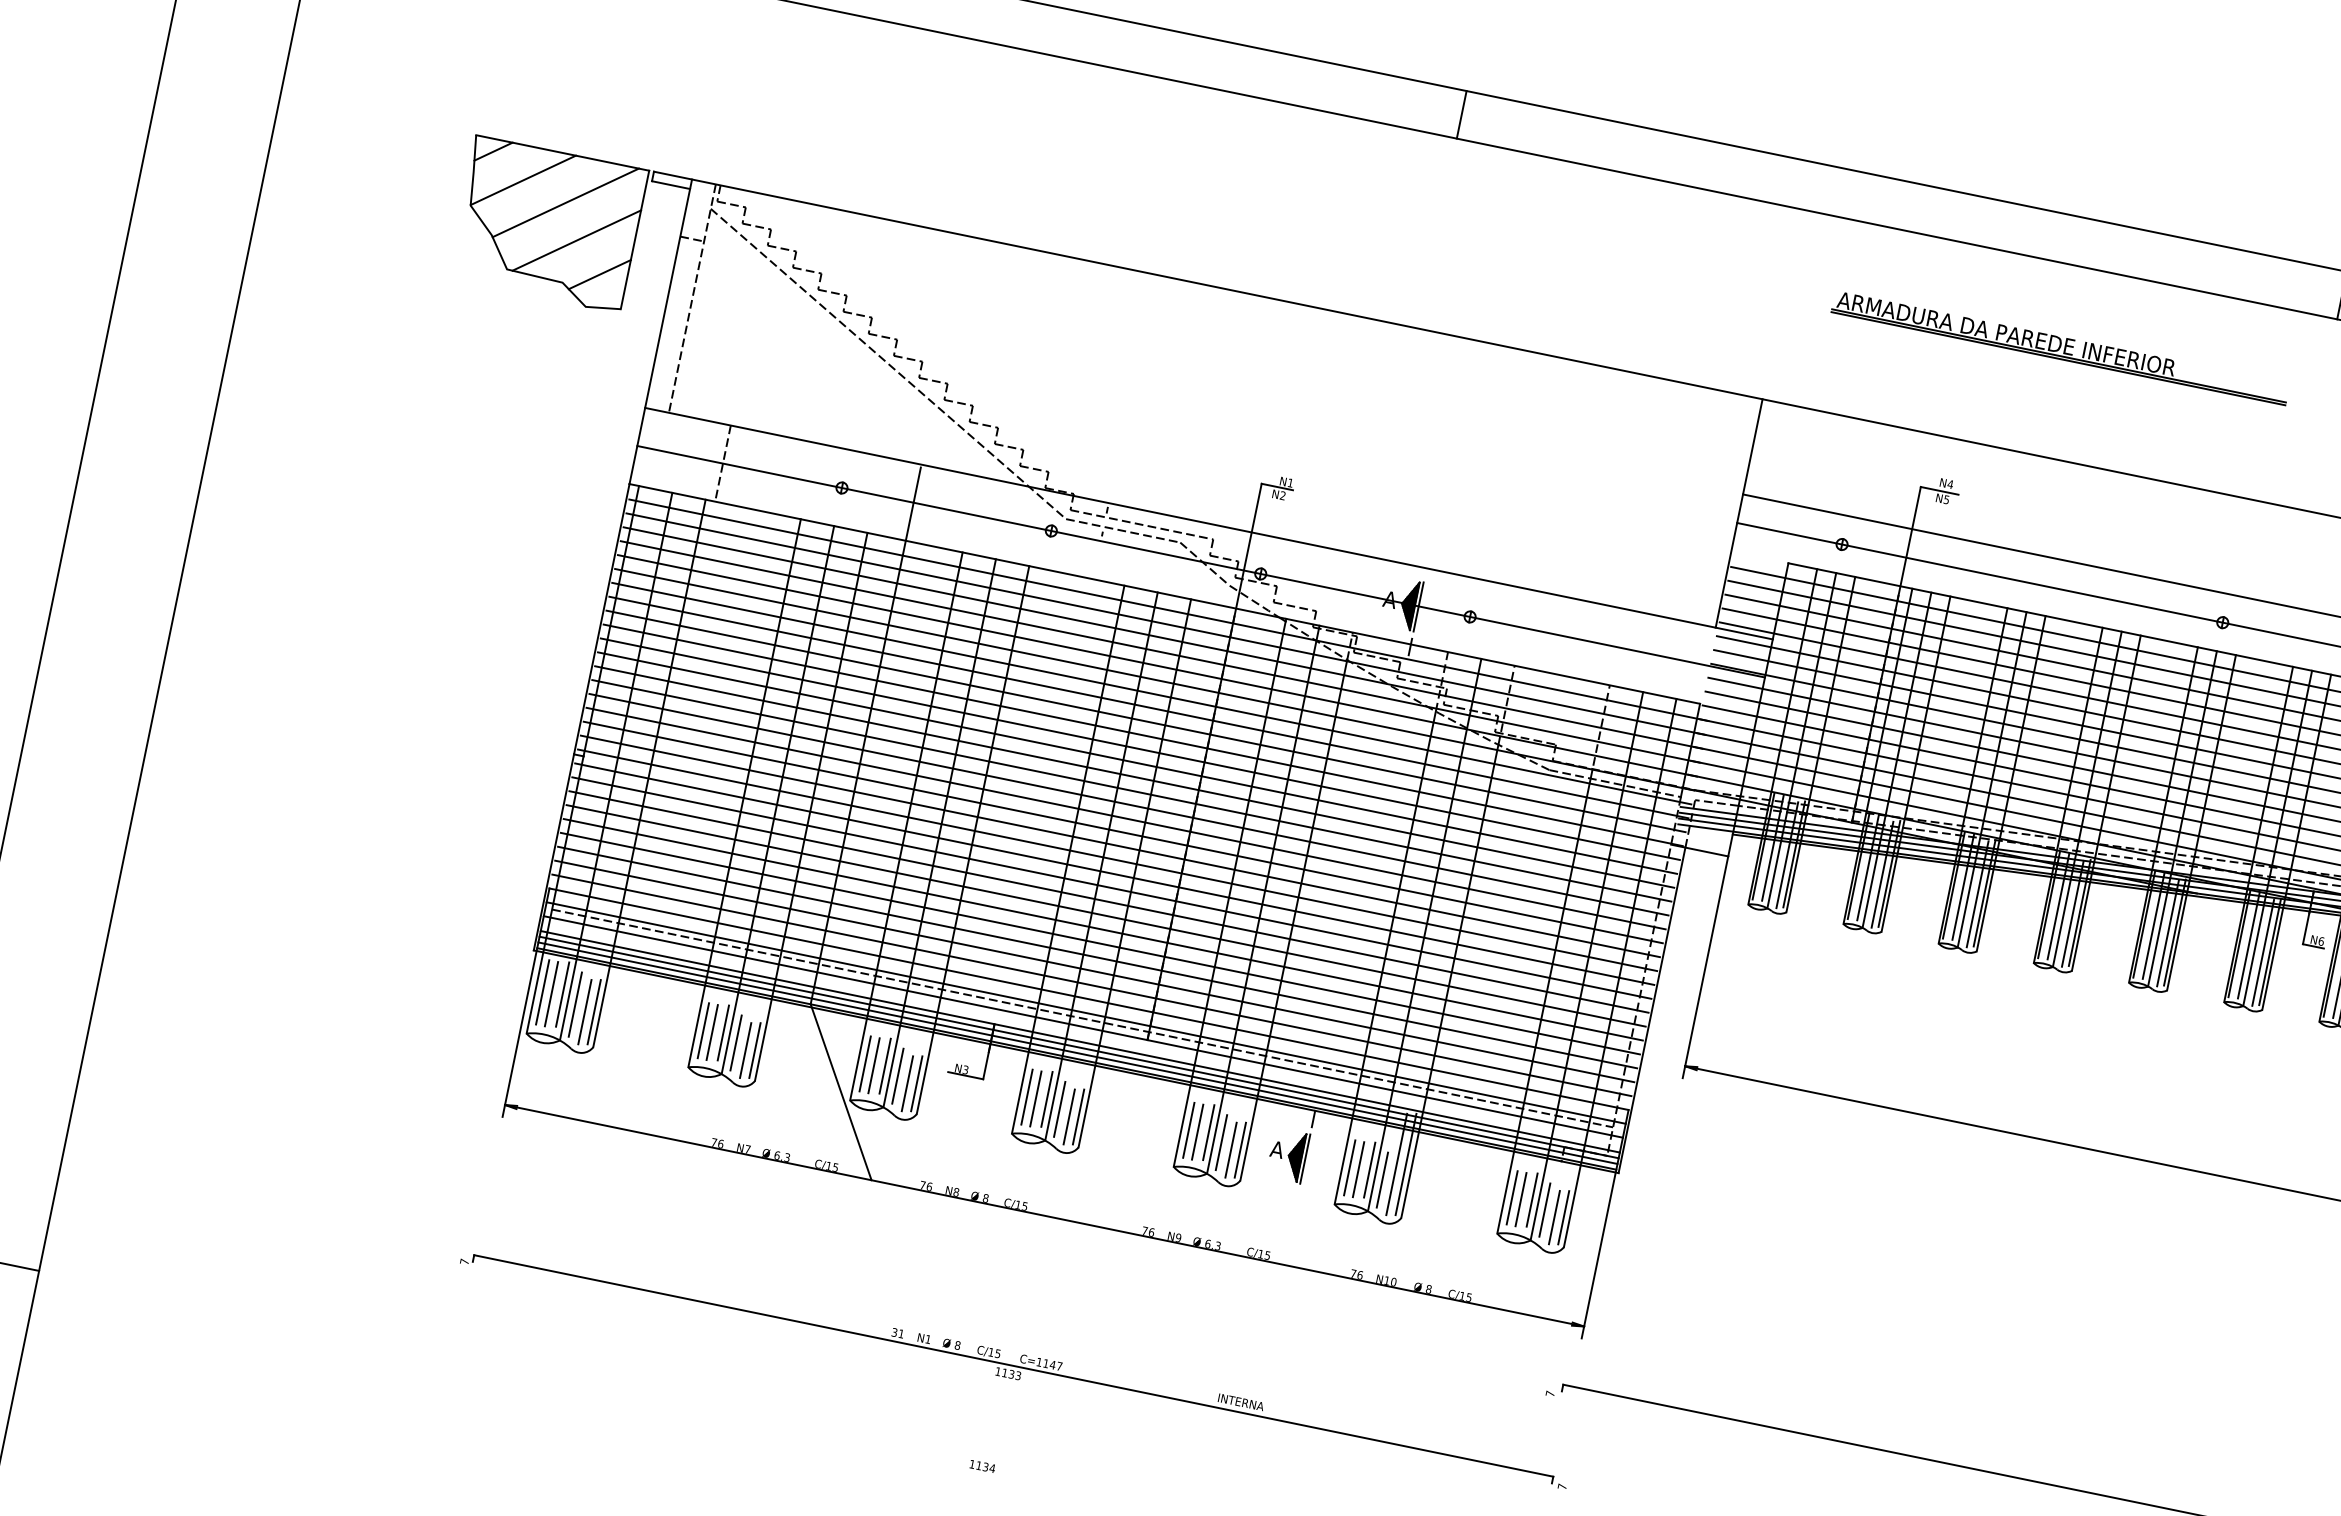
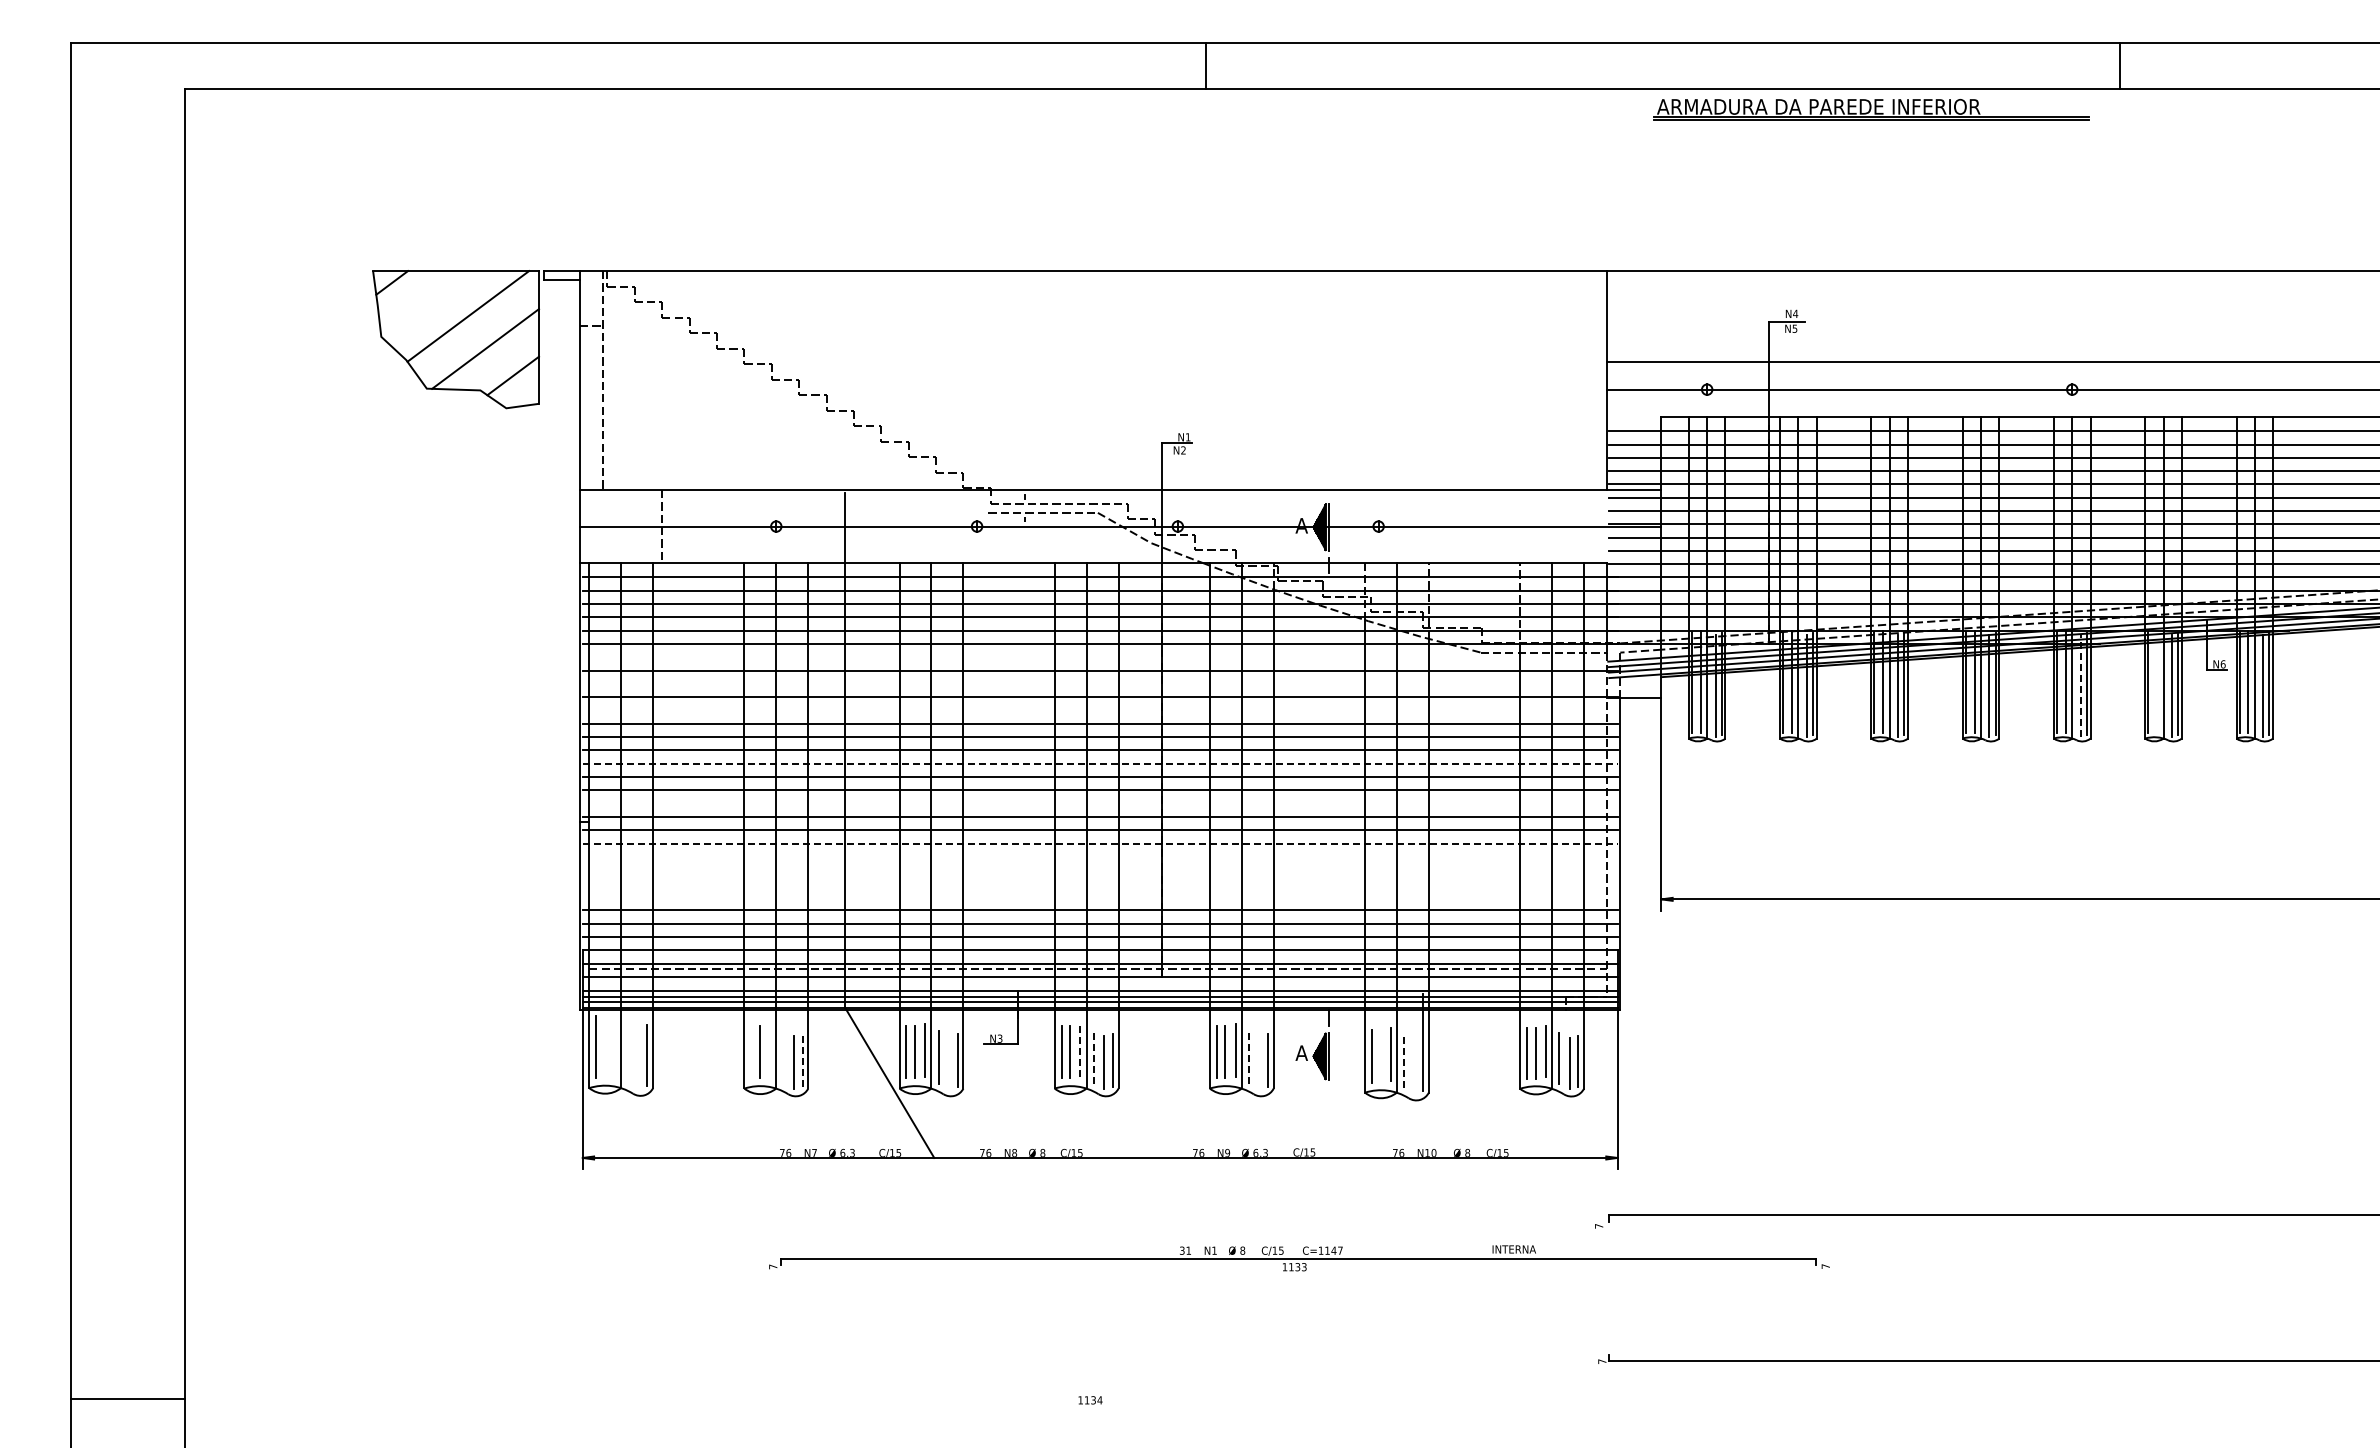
line: (1462, 114) -> (1206, 65), moved
line: (522, 180) -> (424, 303), removed
part: (2060, 347) -> (1871, 109), moved
line: (888, 363) -> (795, 403), removed
line: (1151, 693) -> (1099, 657), removed
line: (1145, 720) -> (1099, 683), removed
line: (1139, 748) -> (1099, 710), removed
line: (1129, 804) -> (1100, 763), solid -> dashed
line: (1119, 845) -> (1099, 803), removed
line: (1112, 887) -> (1100, 843), solid -> dashed
line: (1108, 902) -> (1099, 857), removed
line: (1105, 915) -> (1099, 870), removed
line: (1102, 929) -> (1099, 883), removed
line: (2168, 932) -> (2080, 685), solid -> dashed
line: (1099, 944) -> (1099, 897), removed
line: (2249, 945) -> (2157, 681), removed
line: (551, 994) -> (604, 1047), removed
line: (562, 994) -> (614, 1045), removed
line: (575, 1004) -> (628, 1052), removed
line: (584, 1012) -> (638, 1057), removed
line: (703, 1030) -> (751, 1051), removed
line: (723, 1033) -> (770, 1050), removed
line: (736, 1042) -> (783, 1056), removed
line: (755, 1050) -> (802, 1060), solid -> dashed
line: (907, 1083) -> (949, 1062), removed
line: (1047, 1098) -> (1080, 1049), solid -> dashed
line: (1059, 1108) -> (1093, 1056), solid -> dashed
line: (1222, 1141) -> (1249, 1056), solid -> dashed
line: (1231, 1150) -> (1259, 1062), removed
line: (1396, 1163) -> (1414, 1043), removed
line: (1358, 1168) -> (1380, 1055), removed
line: (1382, 1179) -> (1404, 1060), solid -> dashed
part: (1015, 1365) -> (1299, 1258), moved

